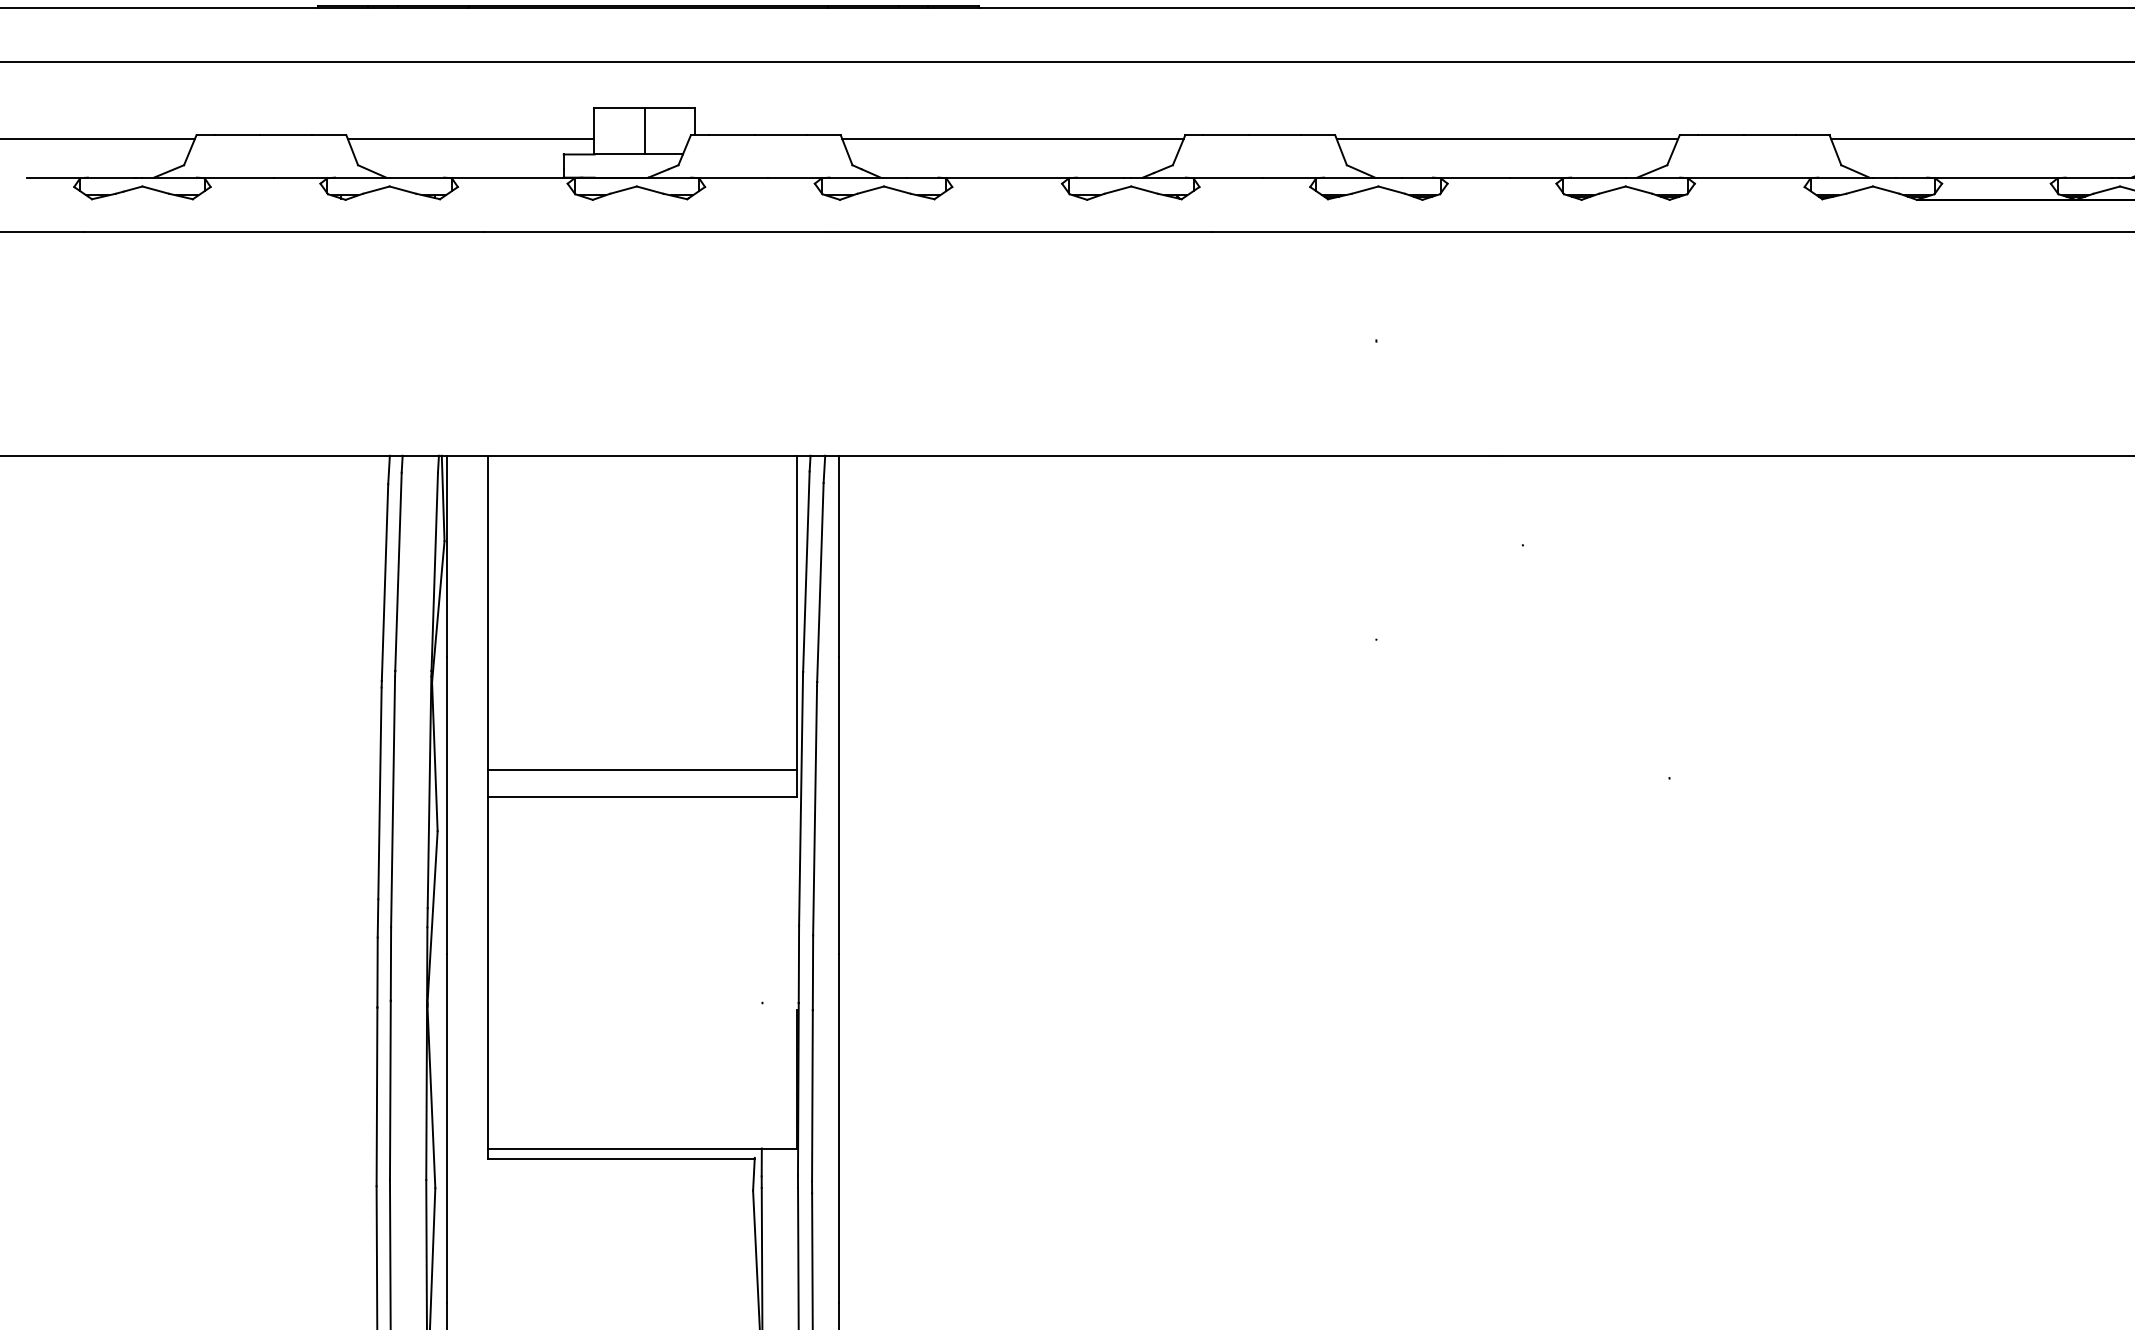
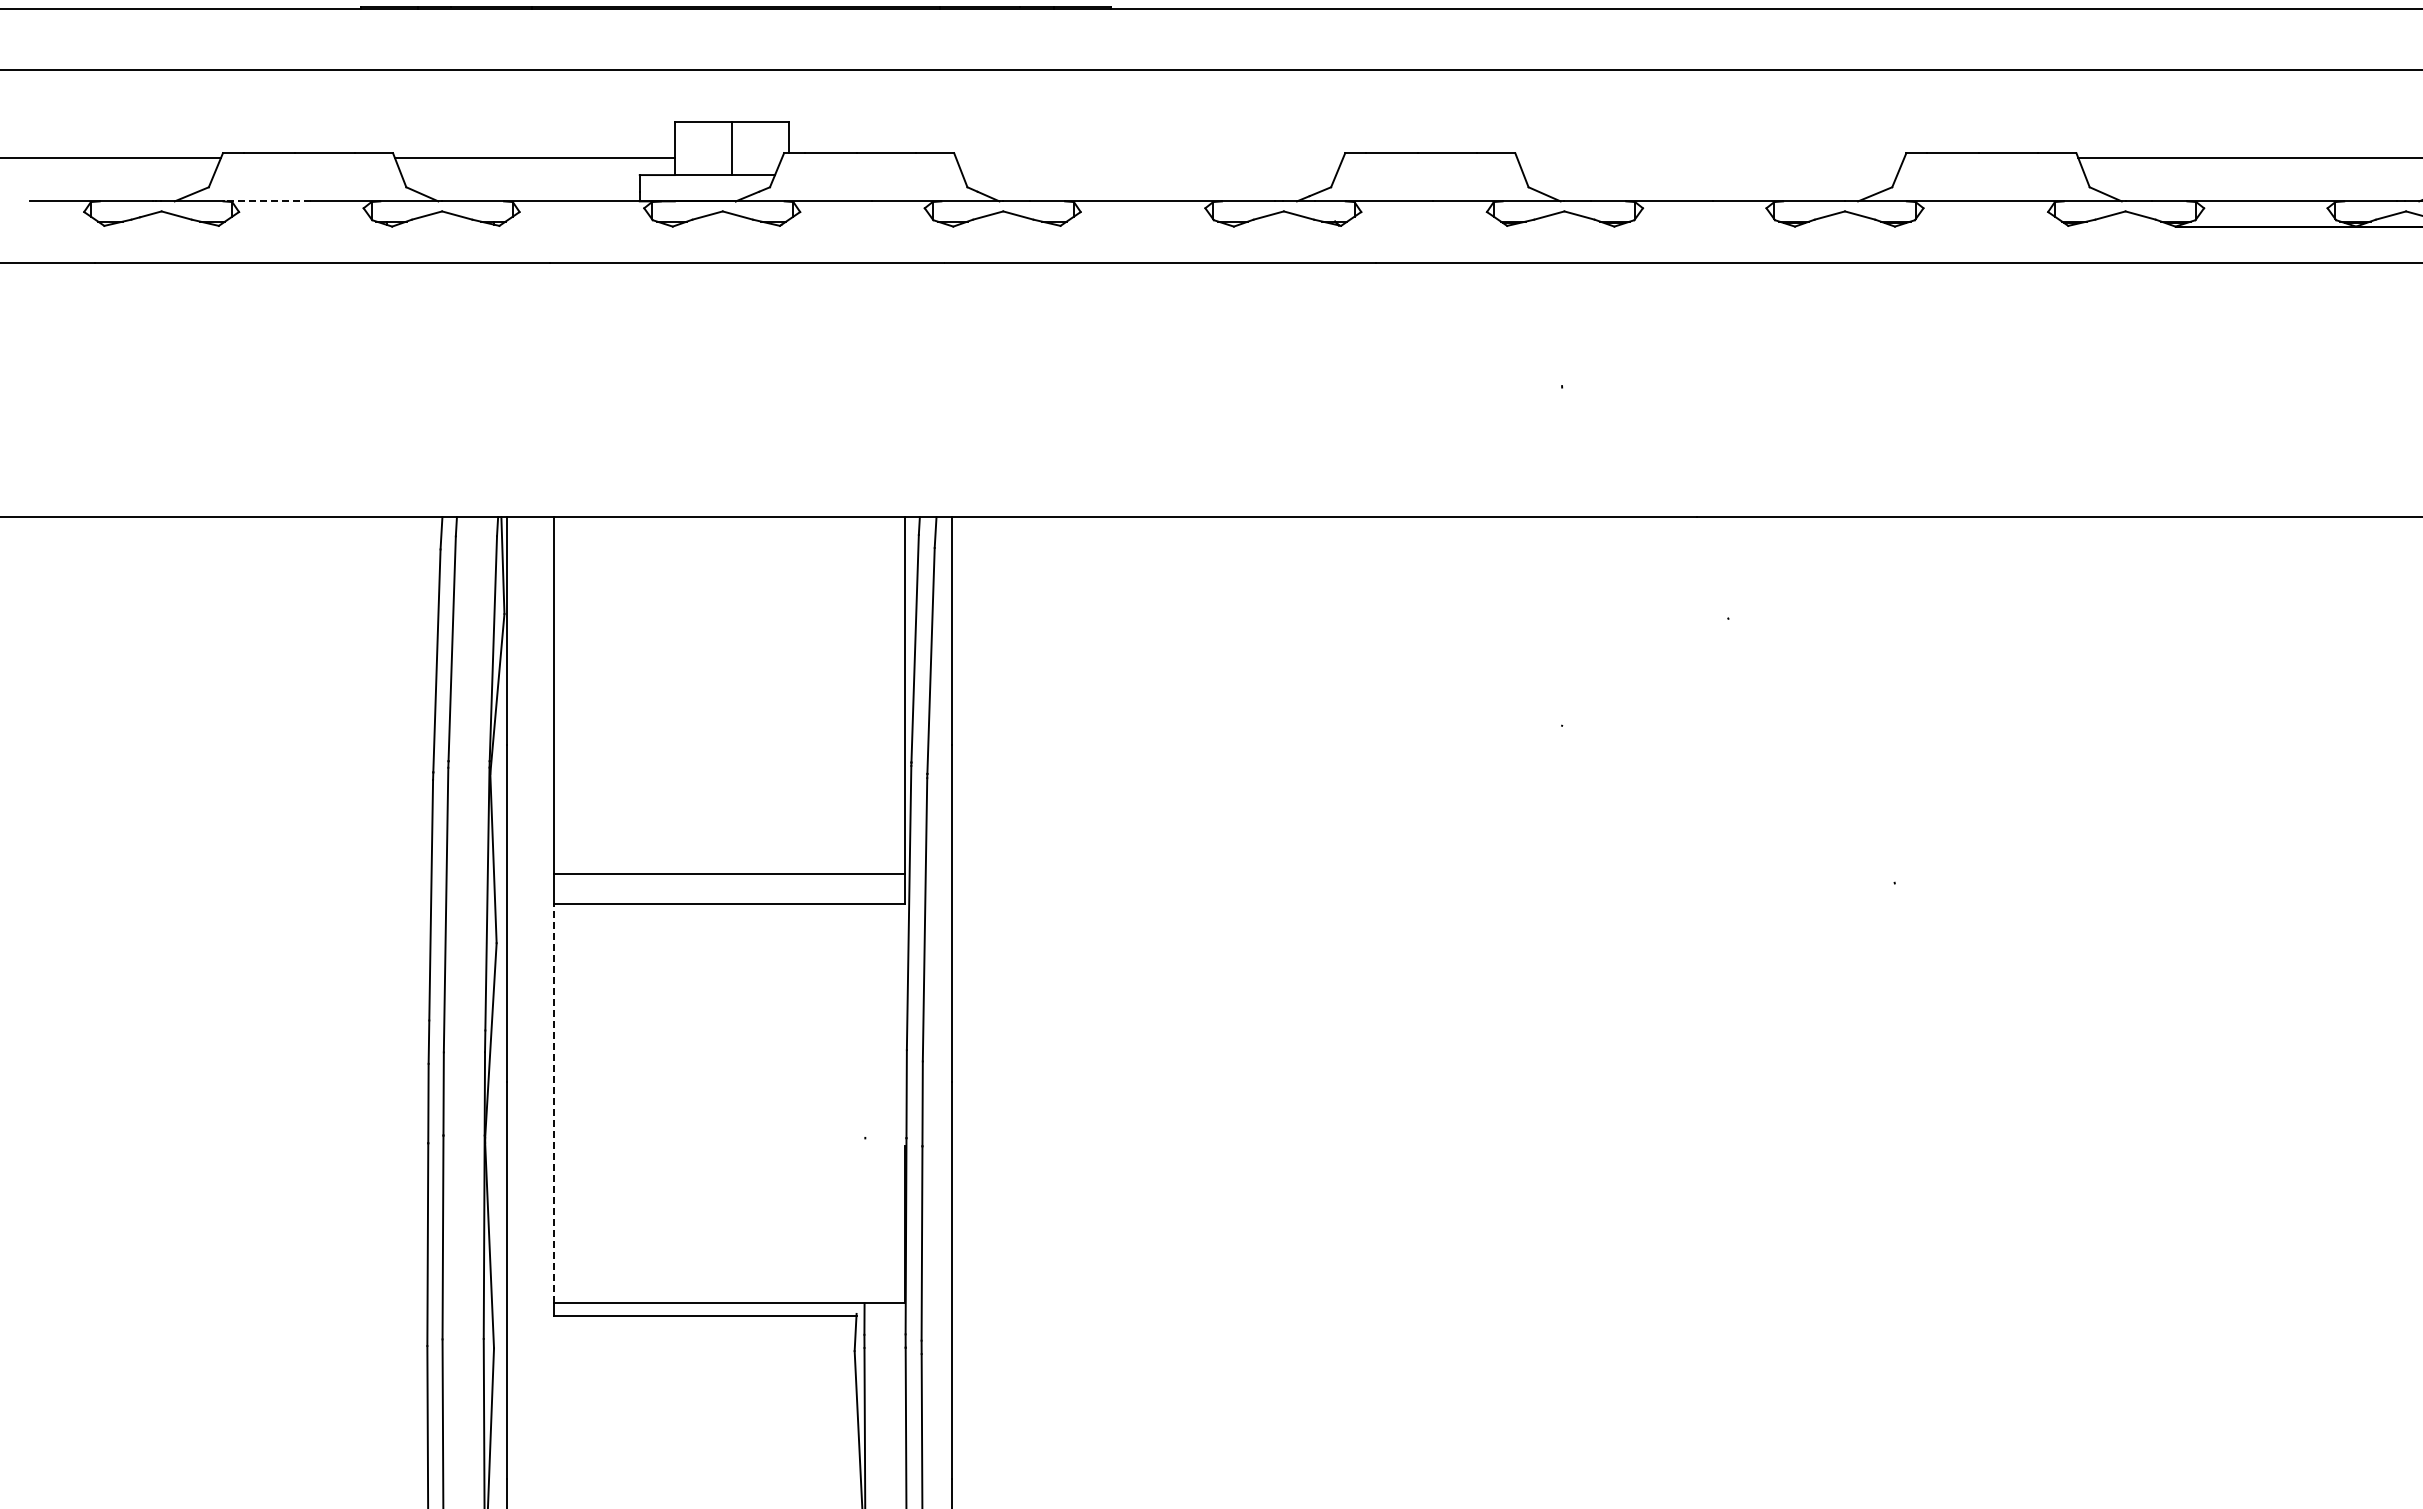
line: (1012, 138) -> (1149, 157), removed
line: (1507, 138) -> (1710, 157), removed
line: (235, 177) -> (267, 201), solid -> dashed
line: (488, 972) -> (554, 1103), solid -> dashed

